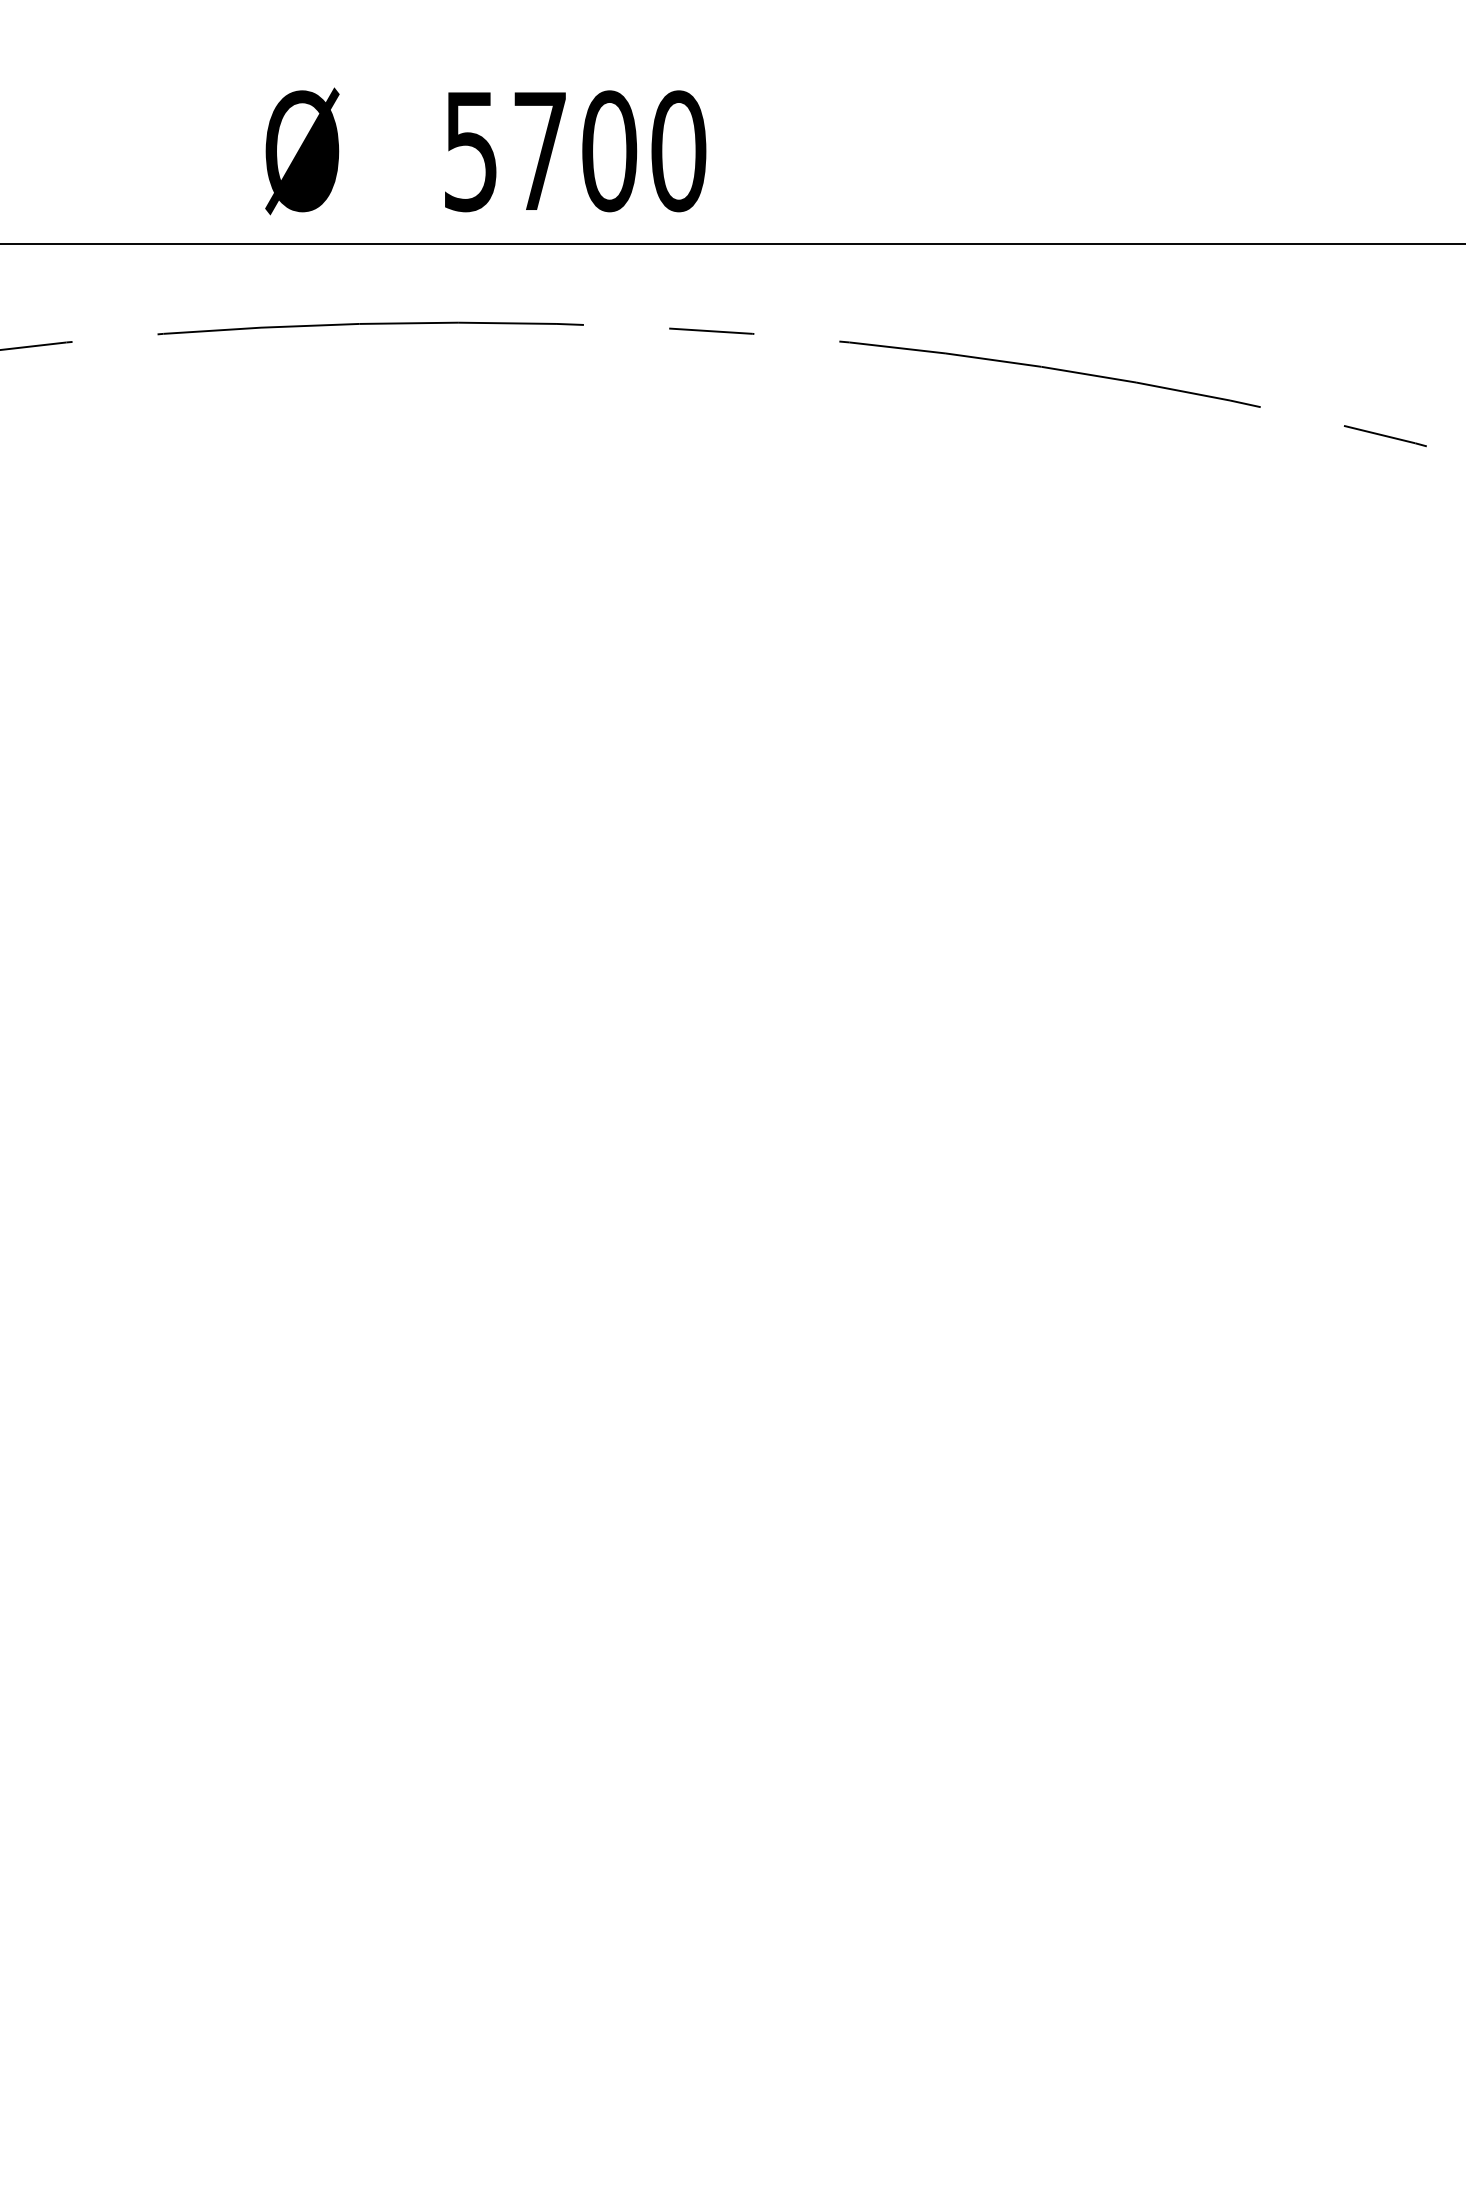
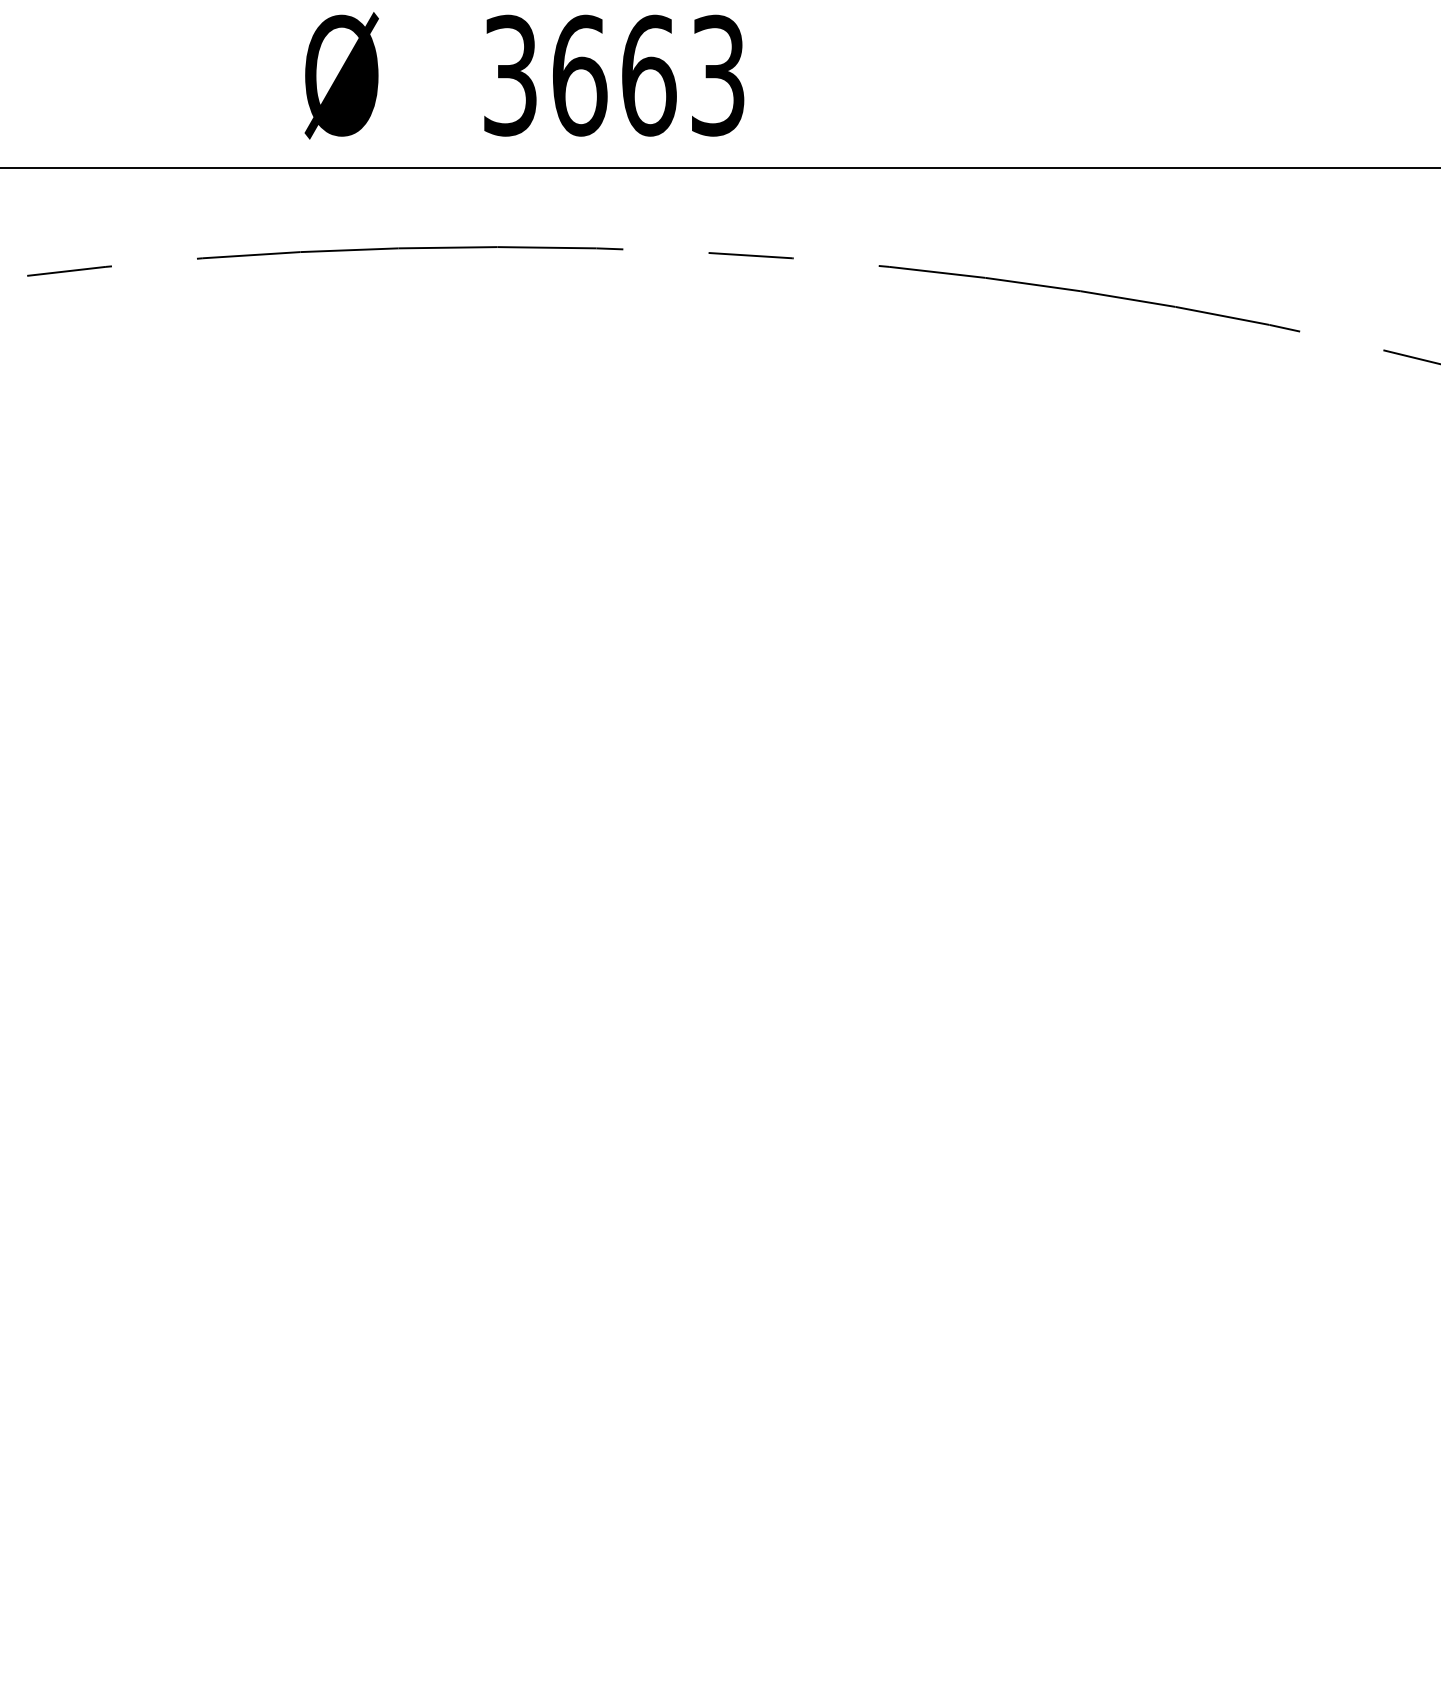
text: (575, 151) -> (614, 75), 5700 -> 3663

